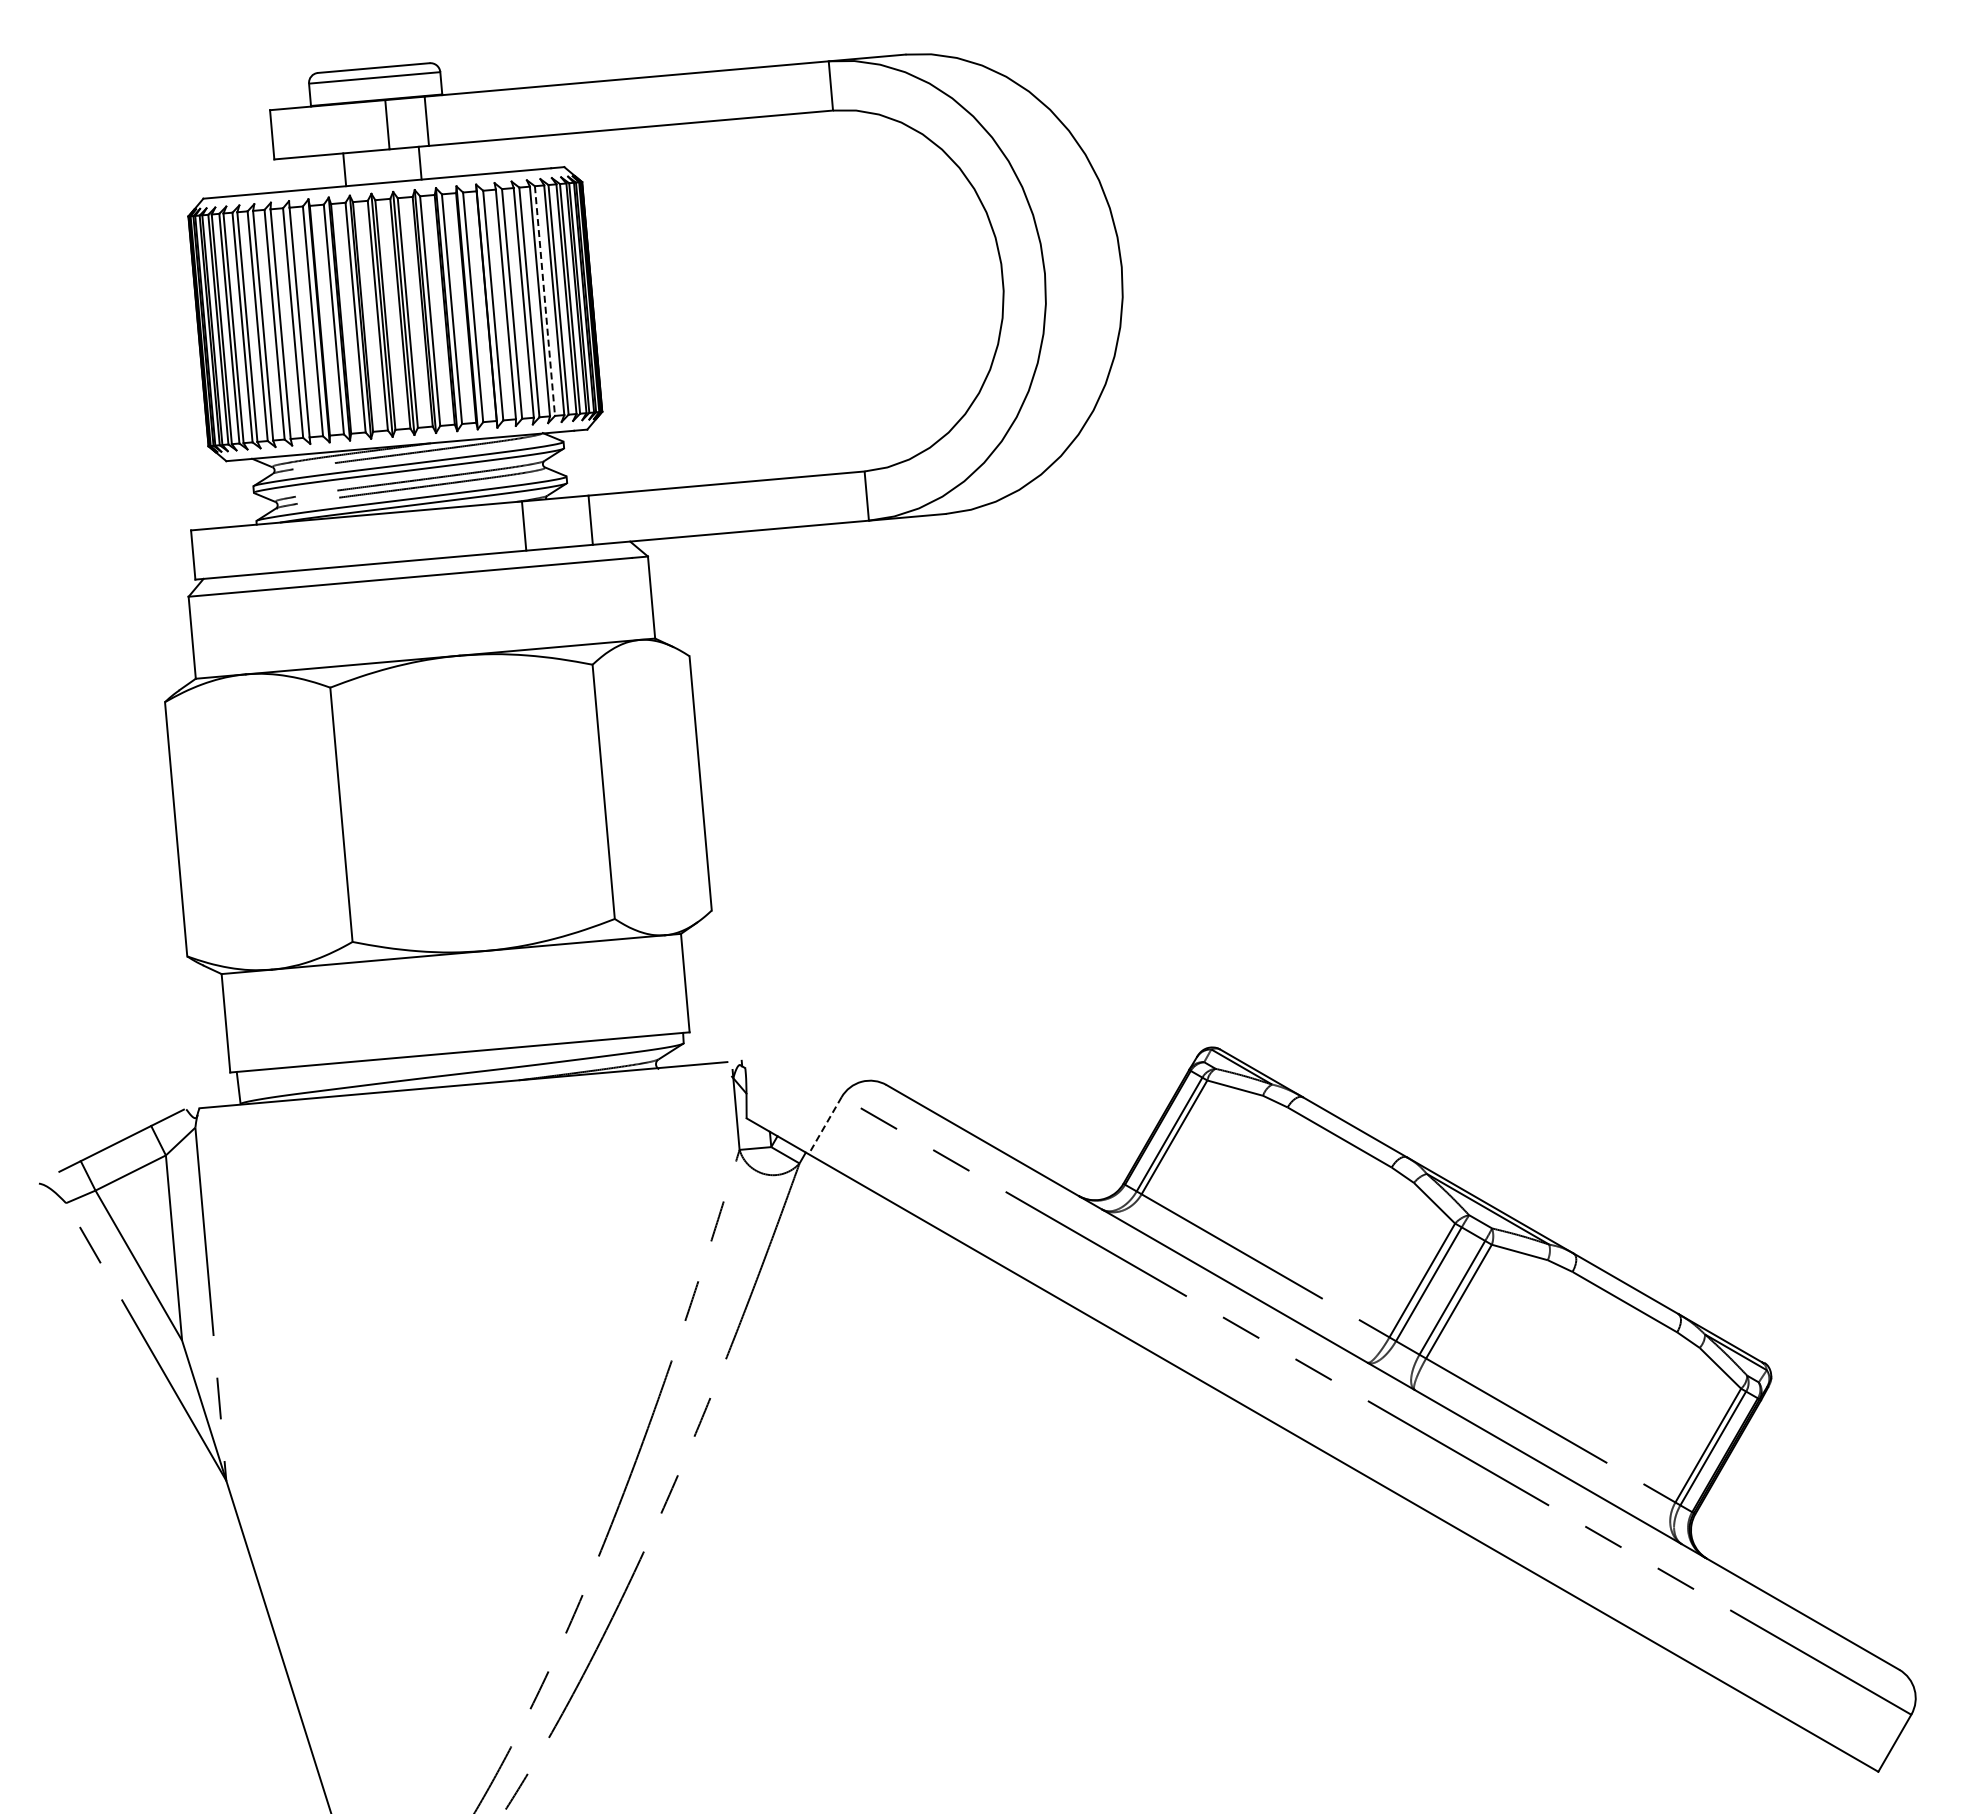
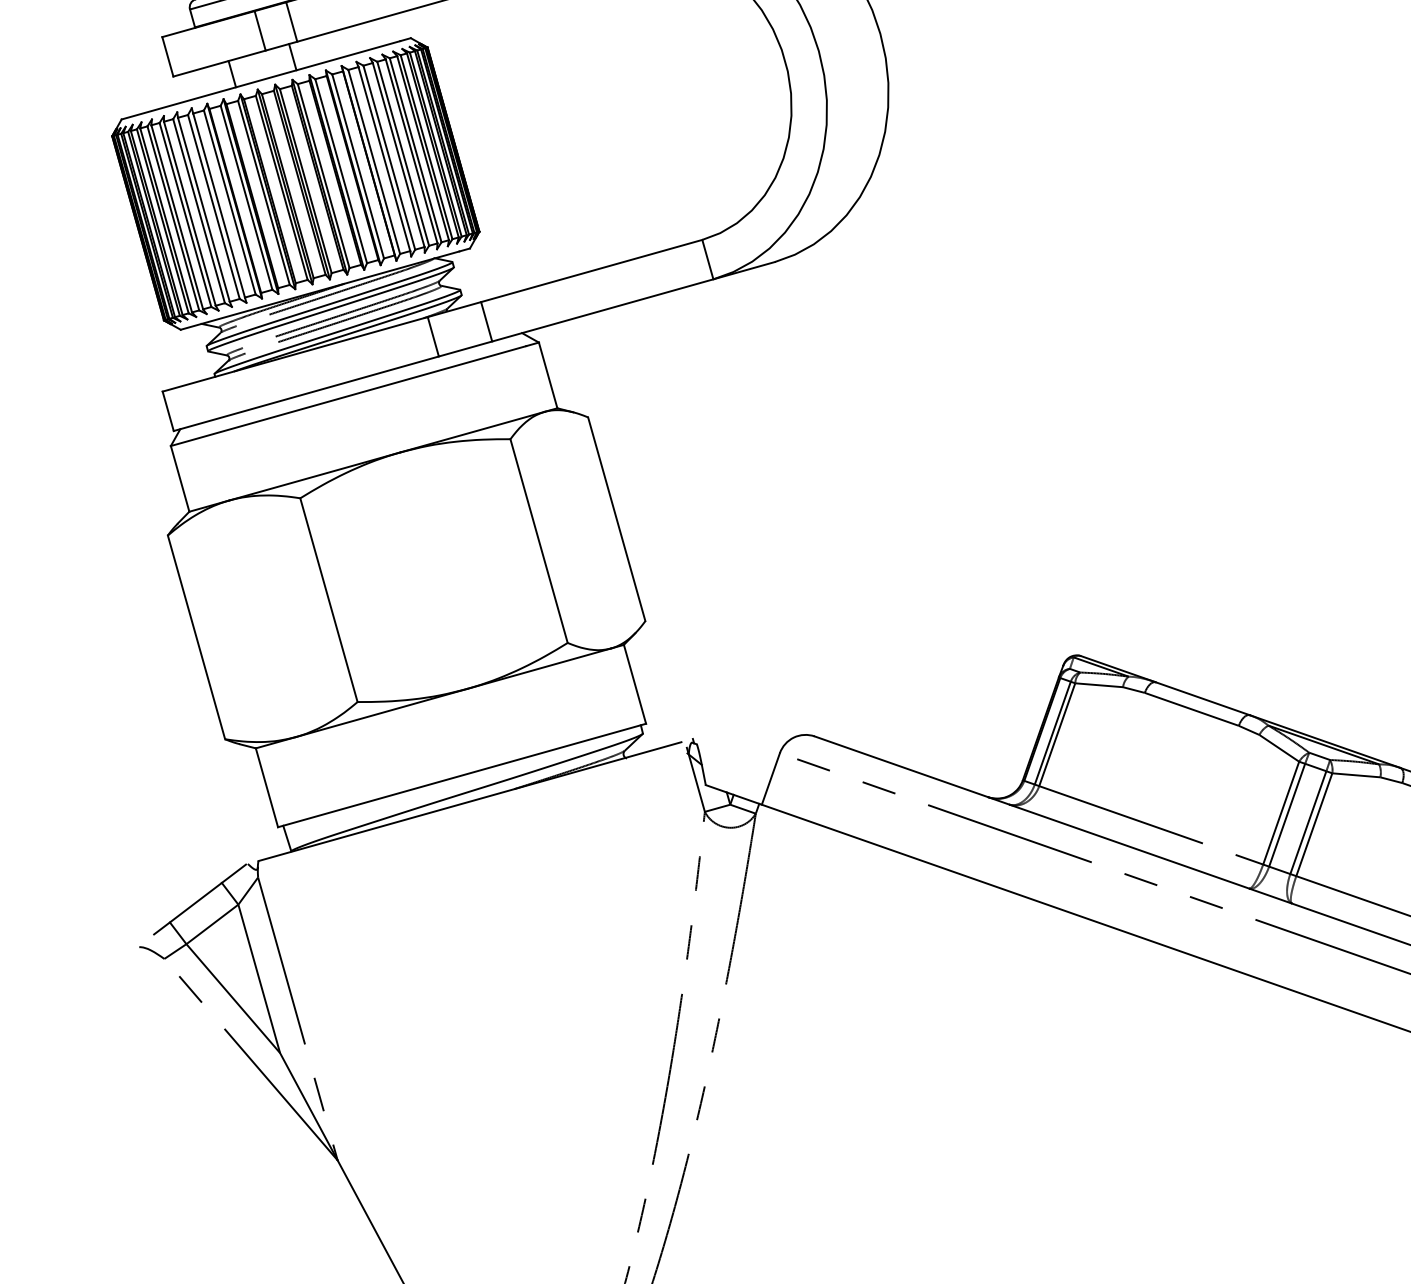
line: (545, 301) -> (416, 150), dashed -> solid
line: (825, 1125) -> (771, 778), dashed -> solid

